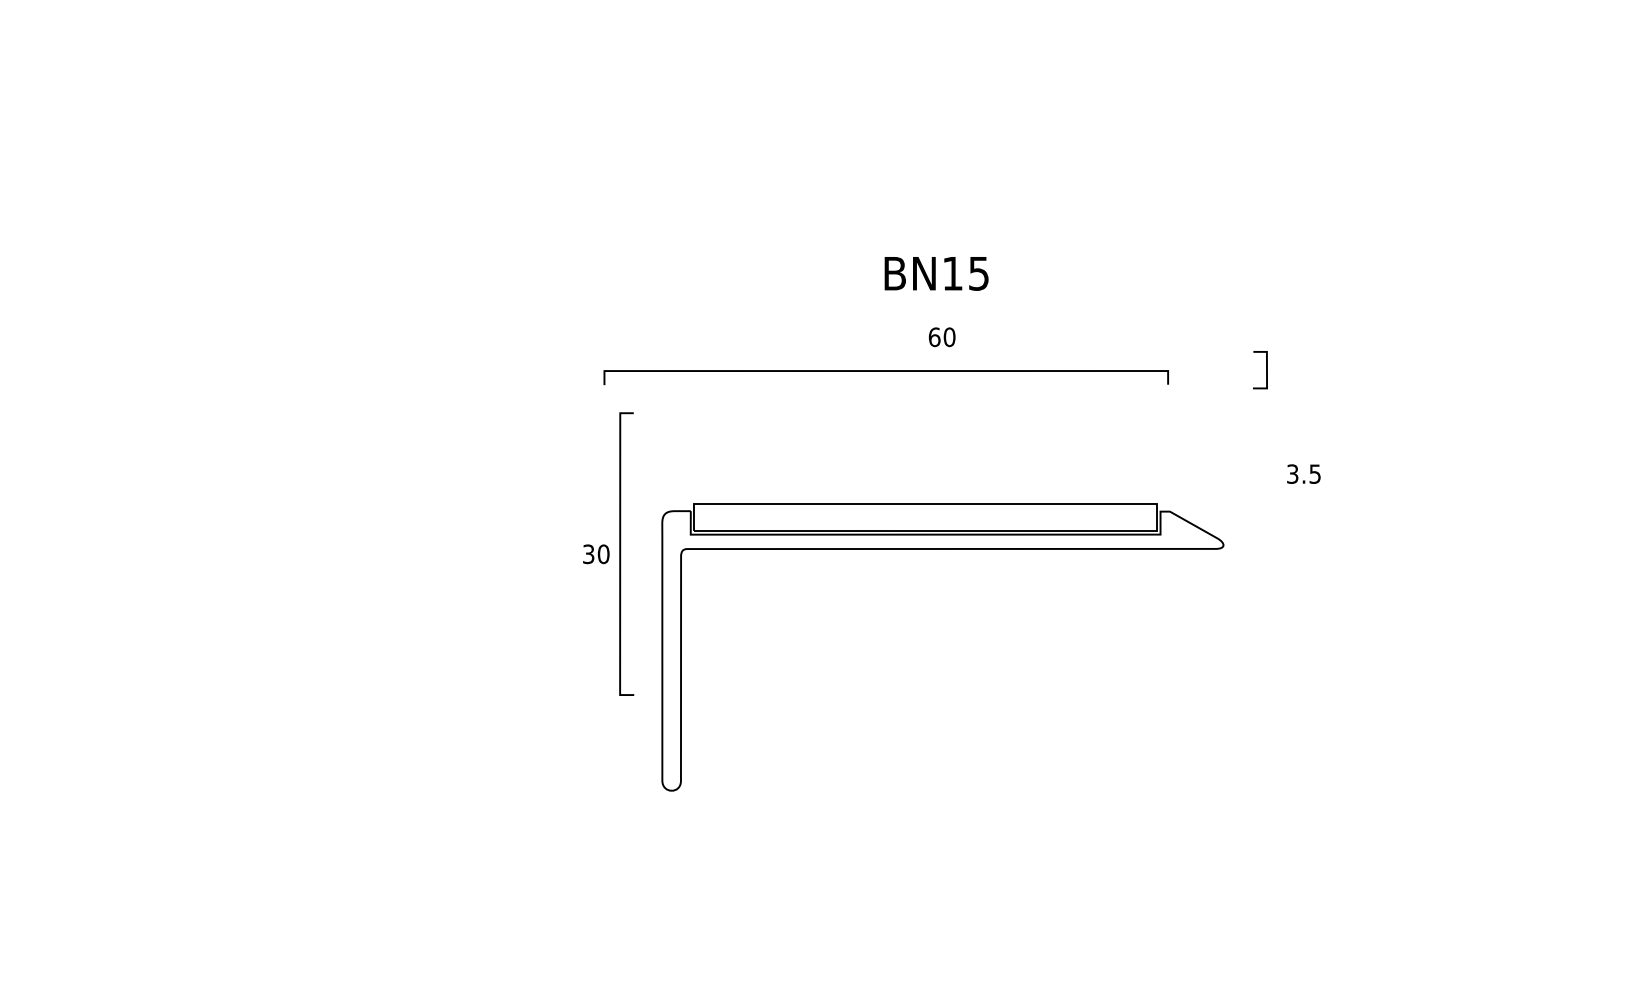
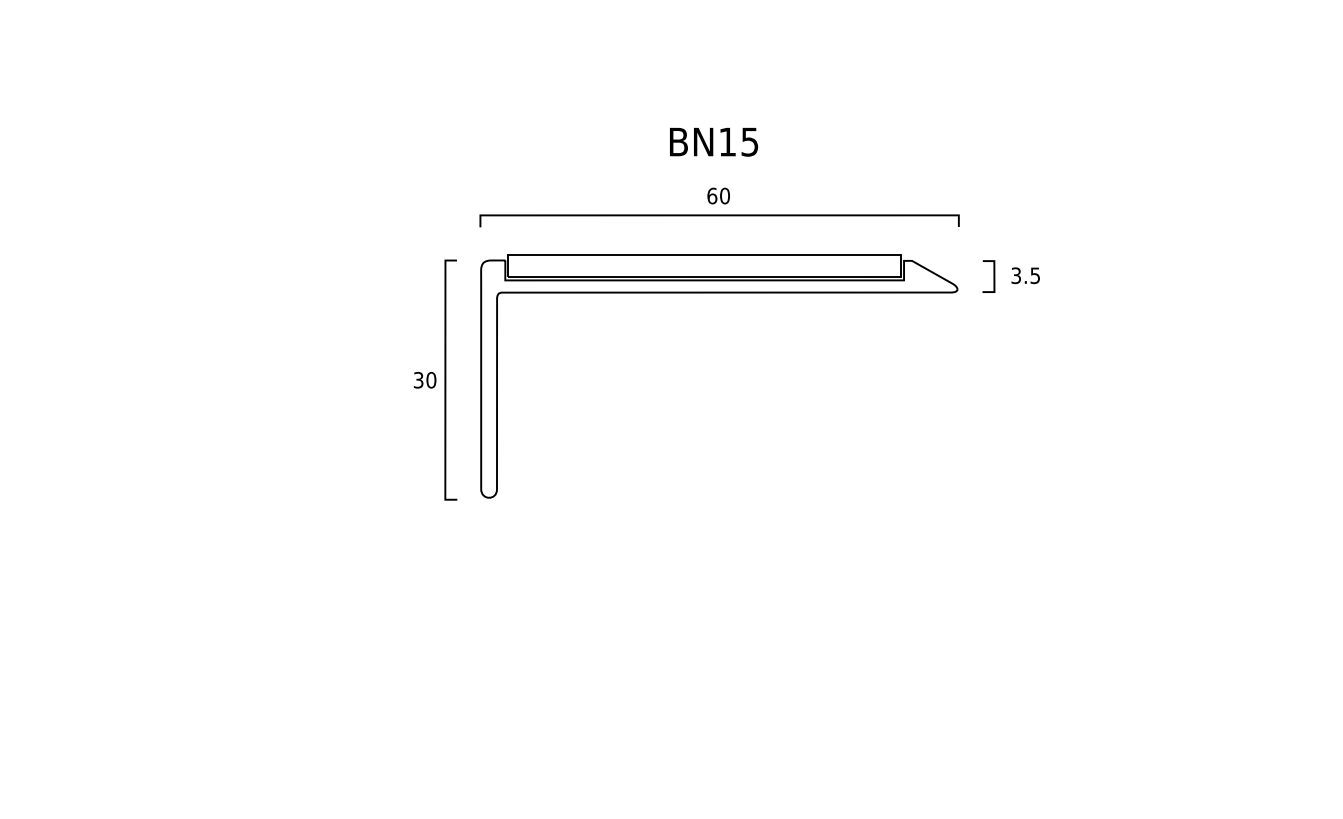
curve: (1266, 370) -> (993, 276), moved
curve: (885, 371) -> (718, 215), moved
text: (1303, 473) -> (1025, 275), moved
part: (942, 549) -> (718, 293), moved

